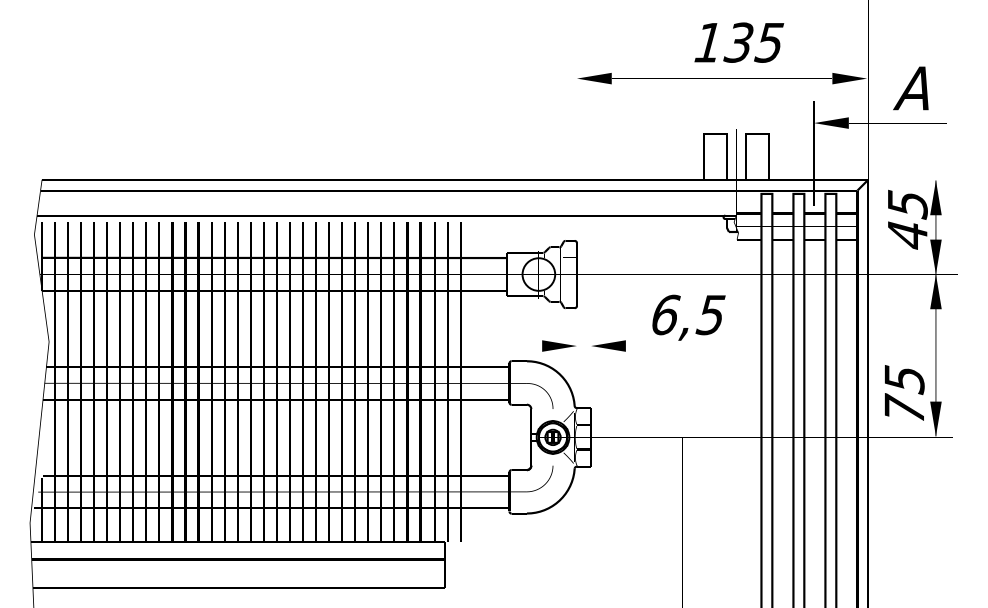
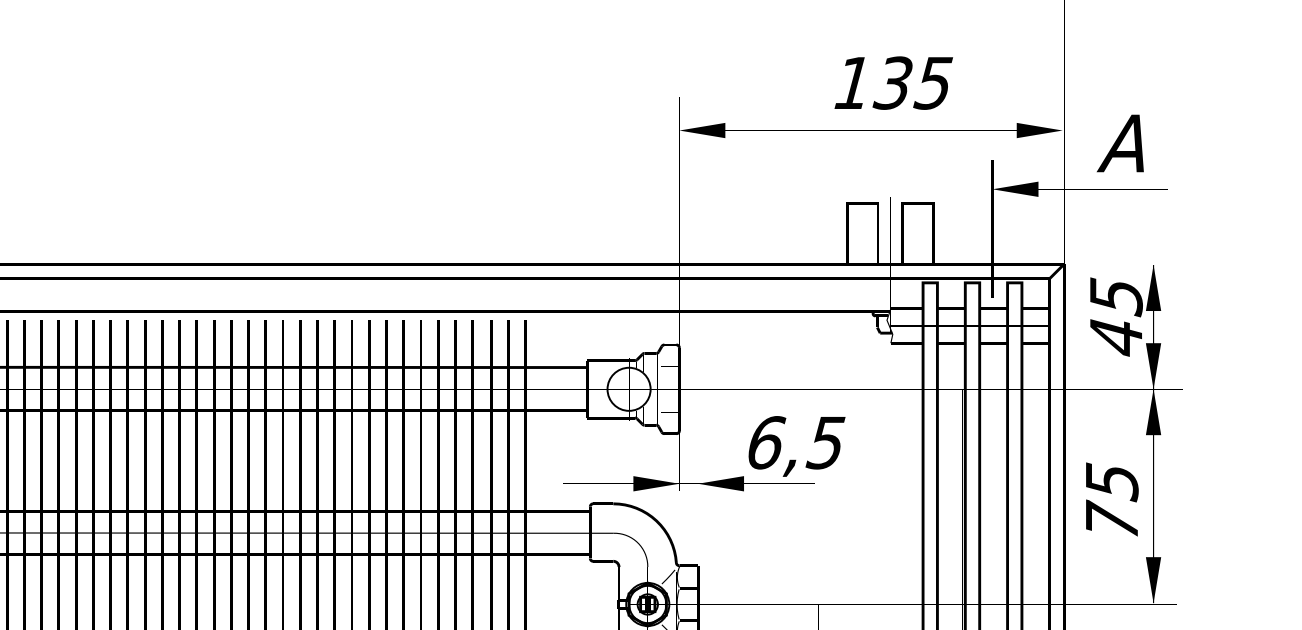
text: (688, 317) -> (796, 446), moved
text: (904, 392) -> (1111, 498), moved

